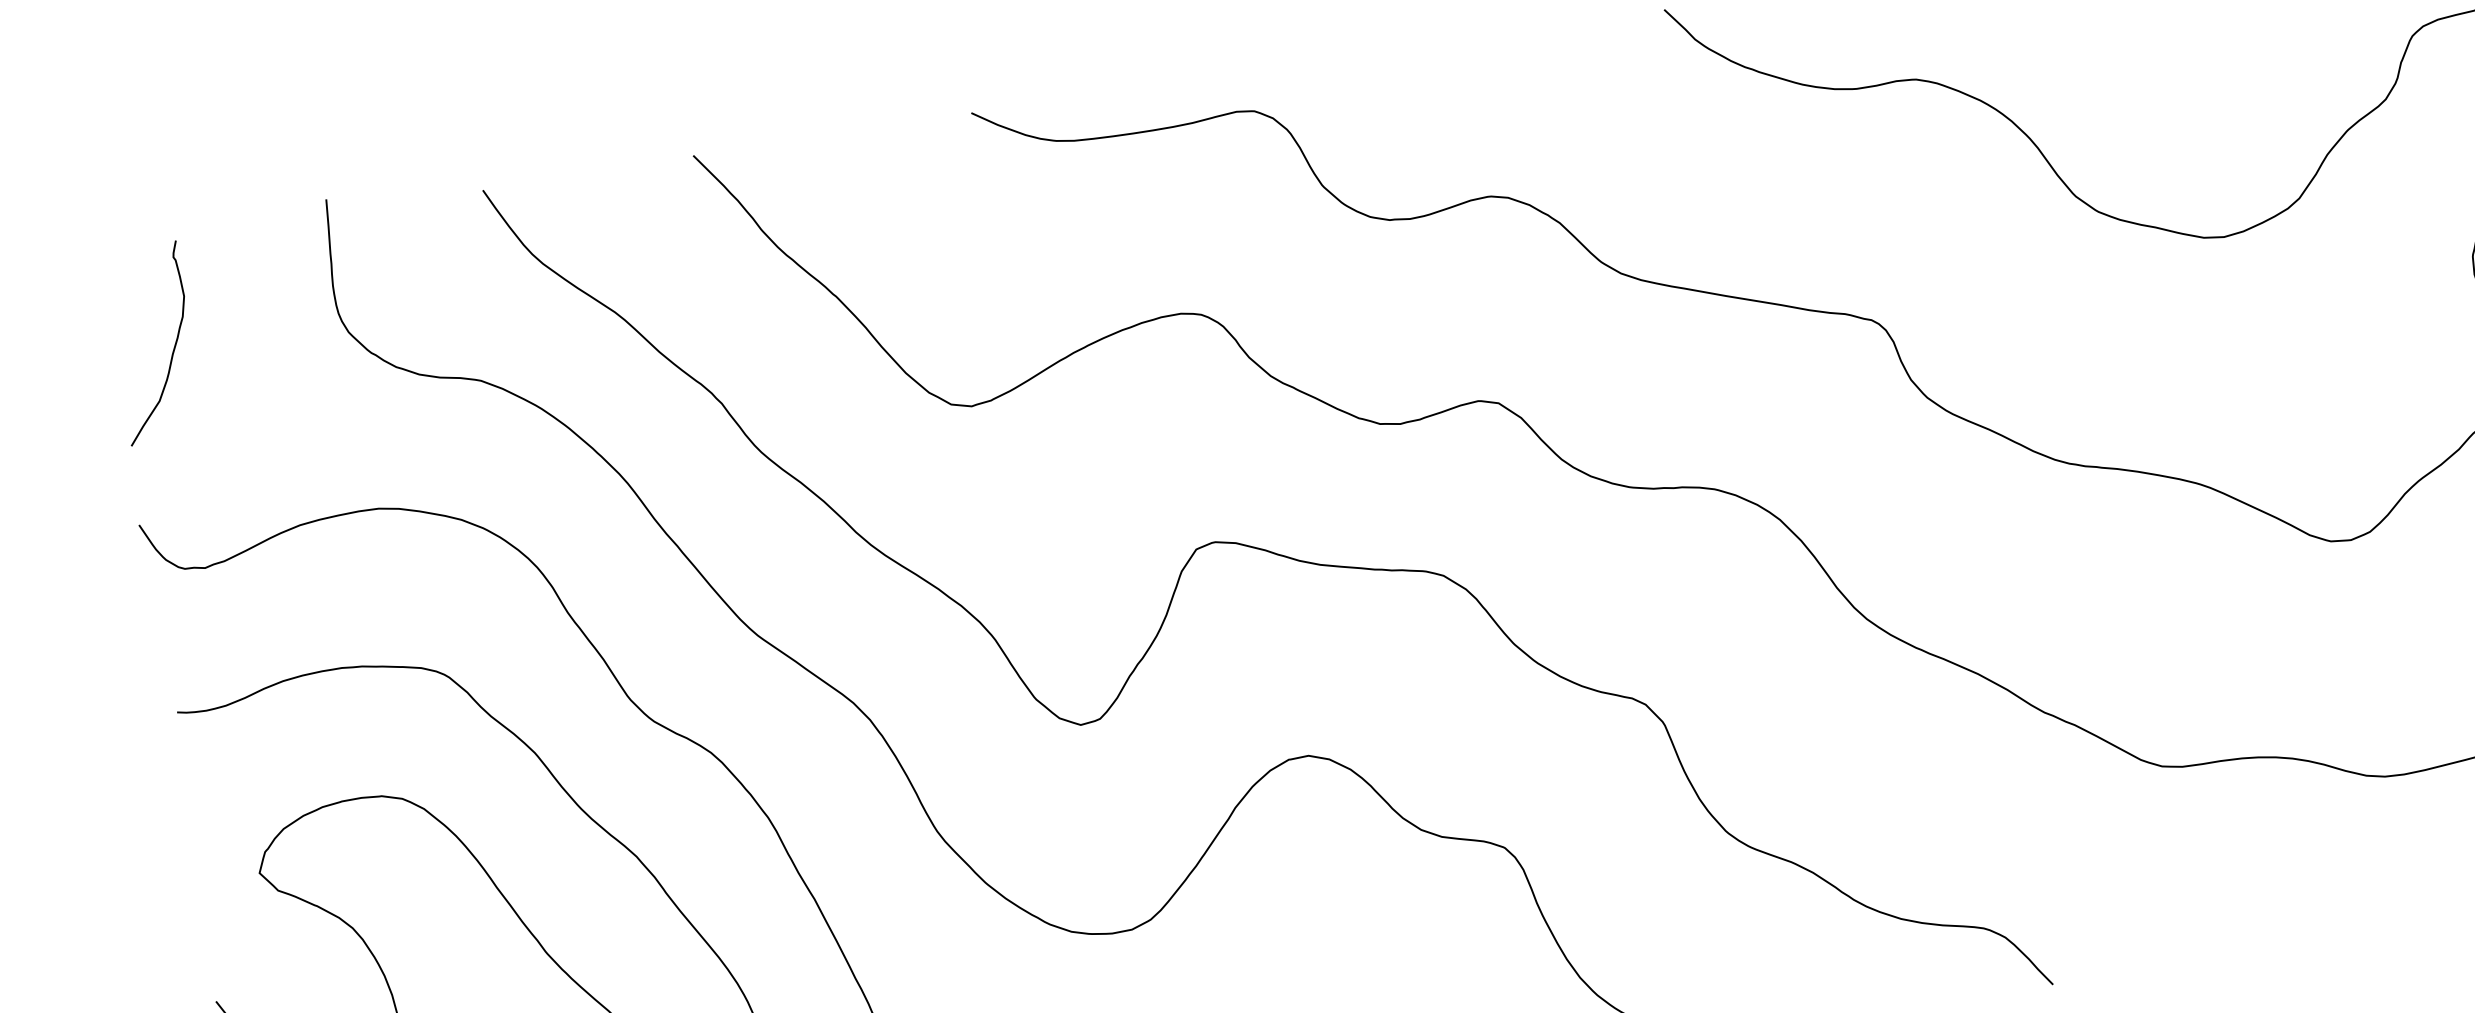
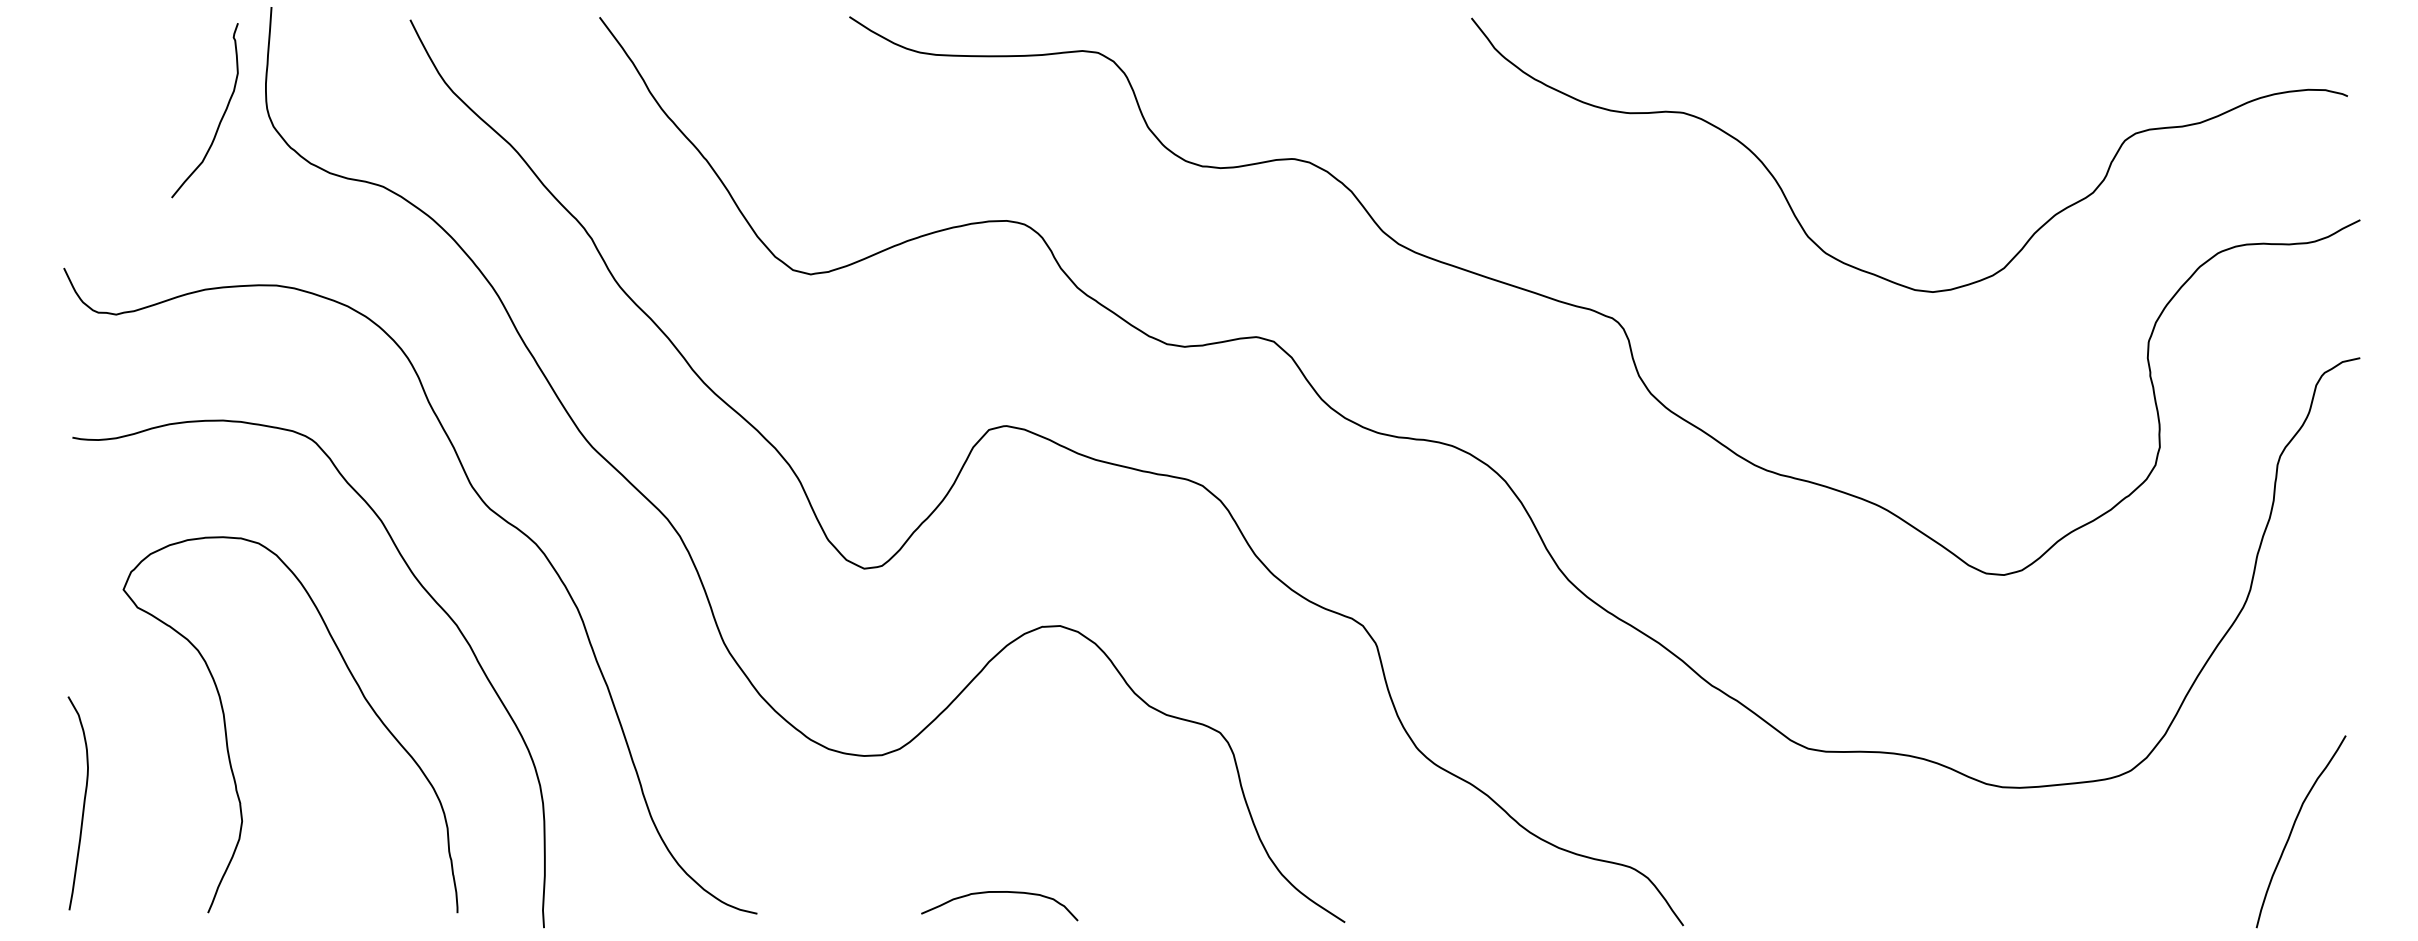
curve: (172, 350) -> (220, 119), moved

